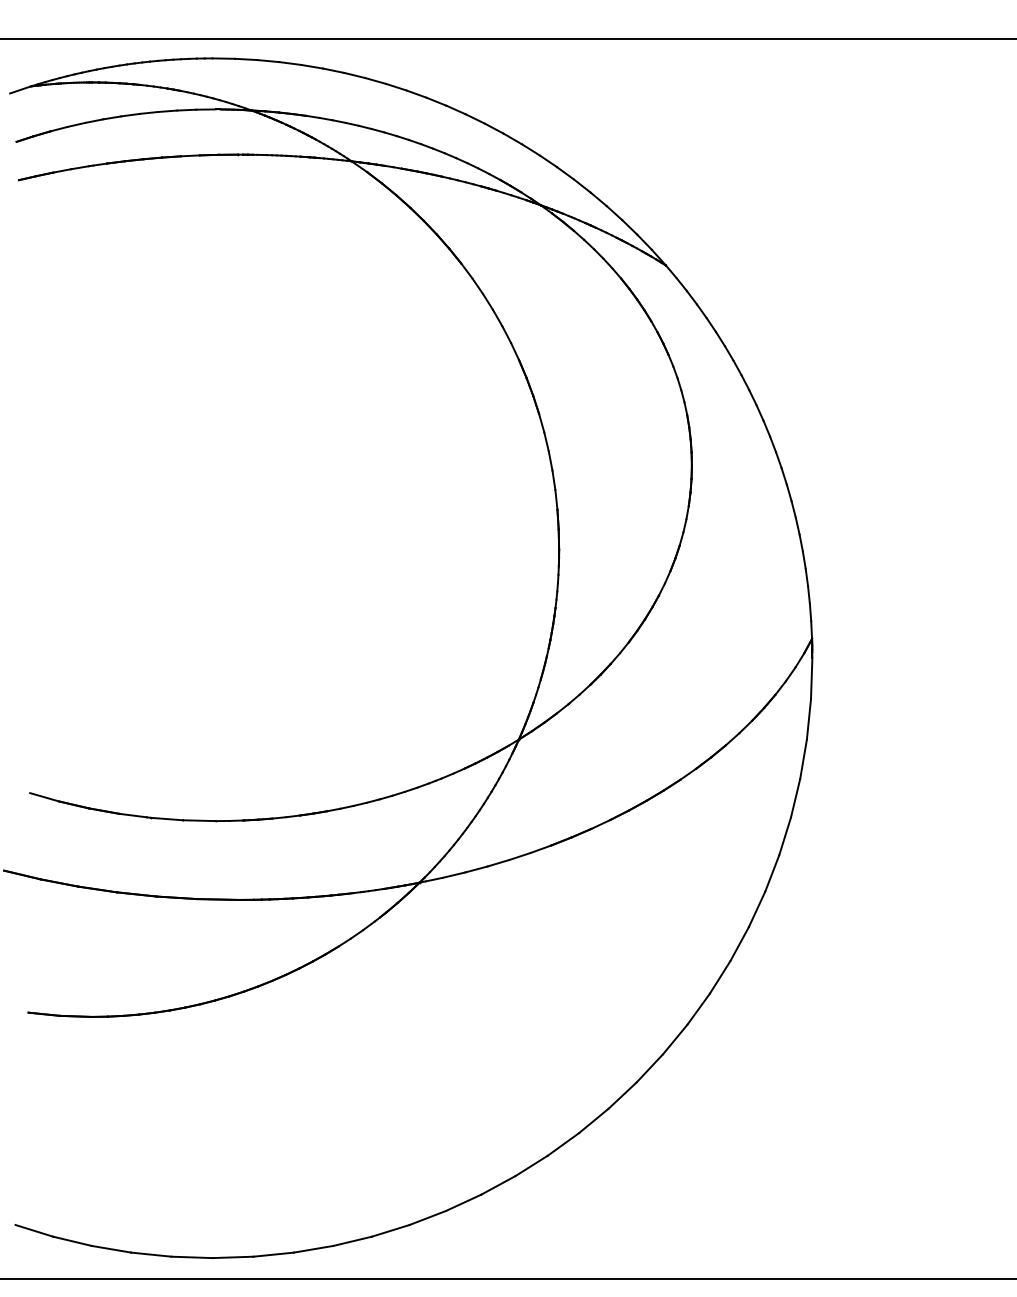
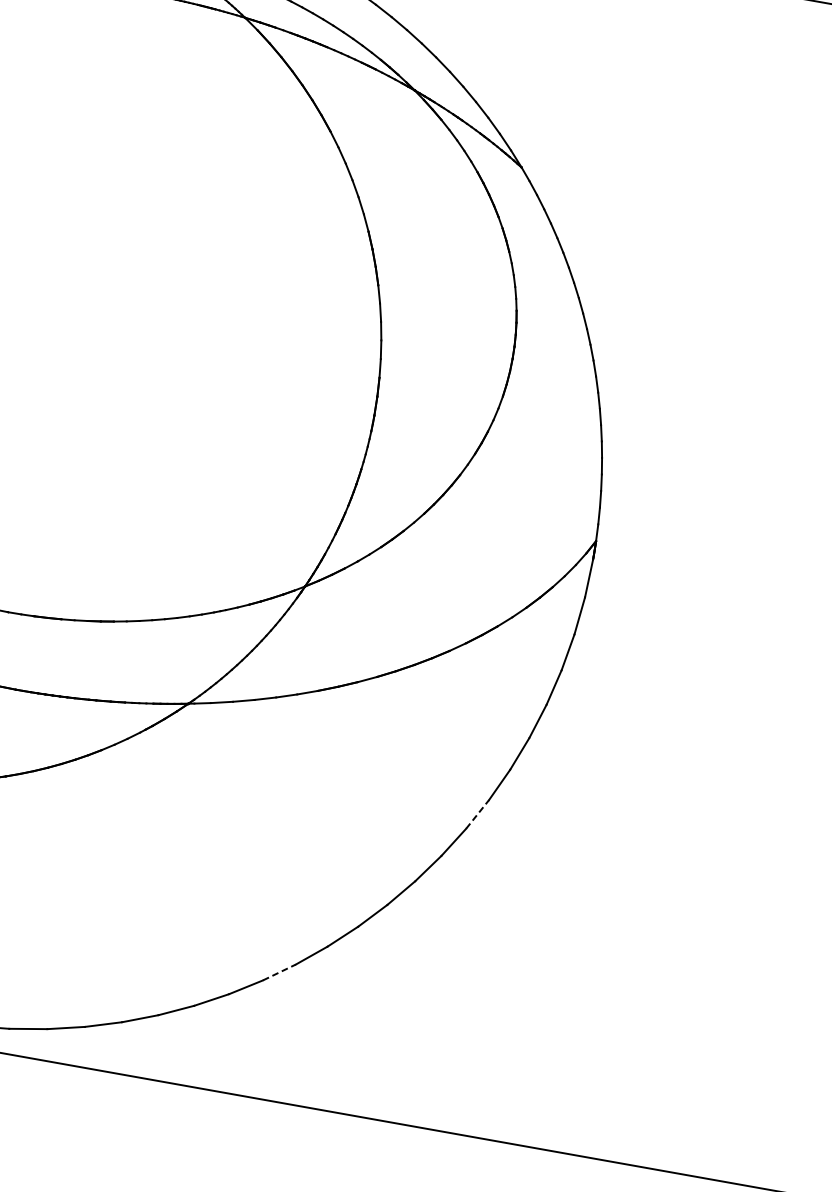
line: (739, 943) -> (477, 813), solid -> dashed
line: (563, 1144) -> (279, 972), solid -> dashed

